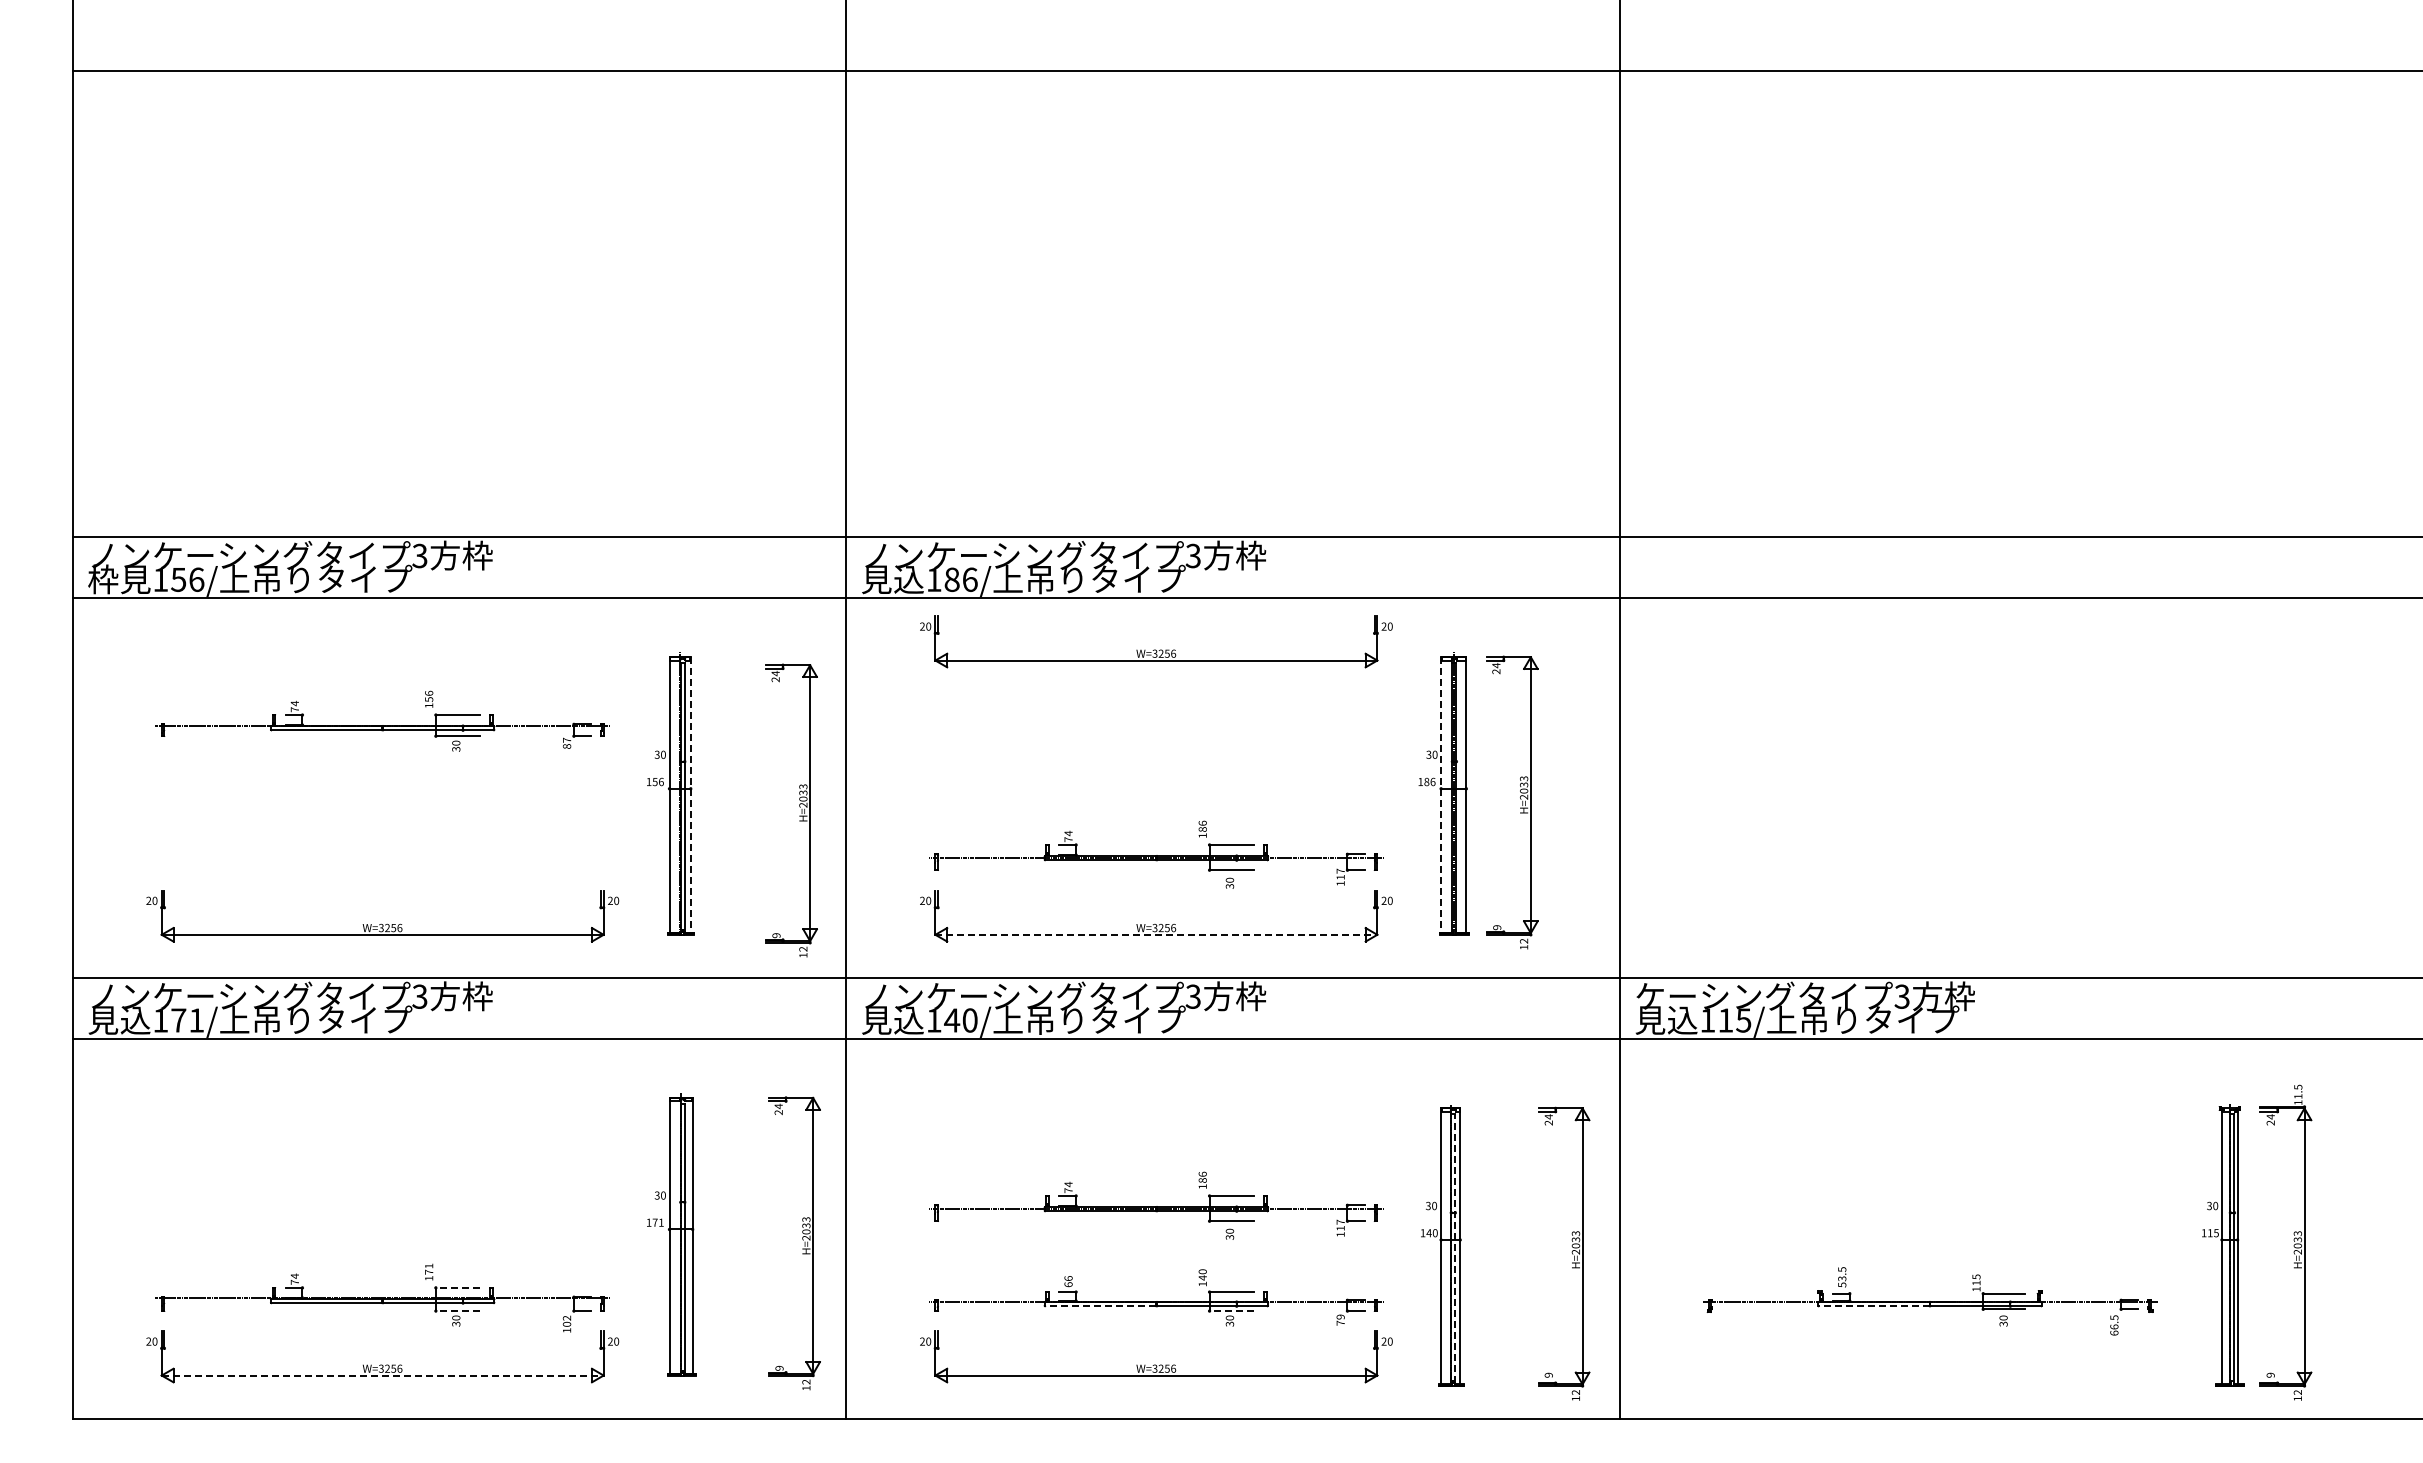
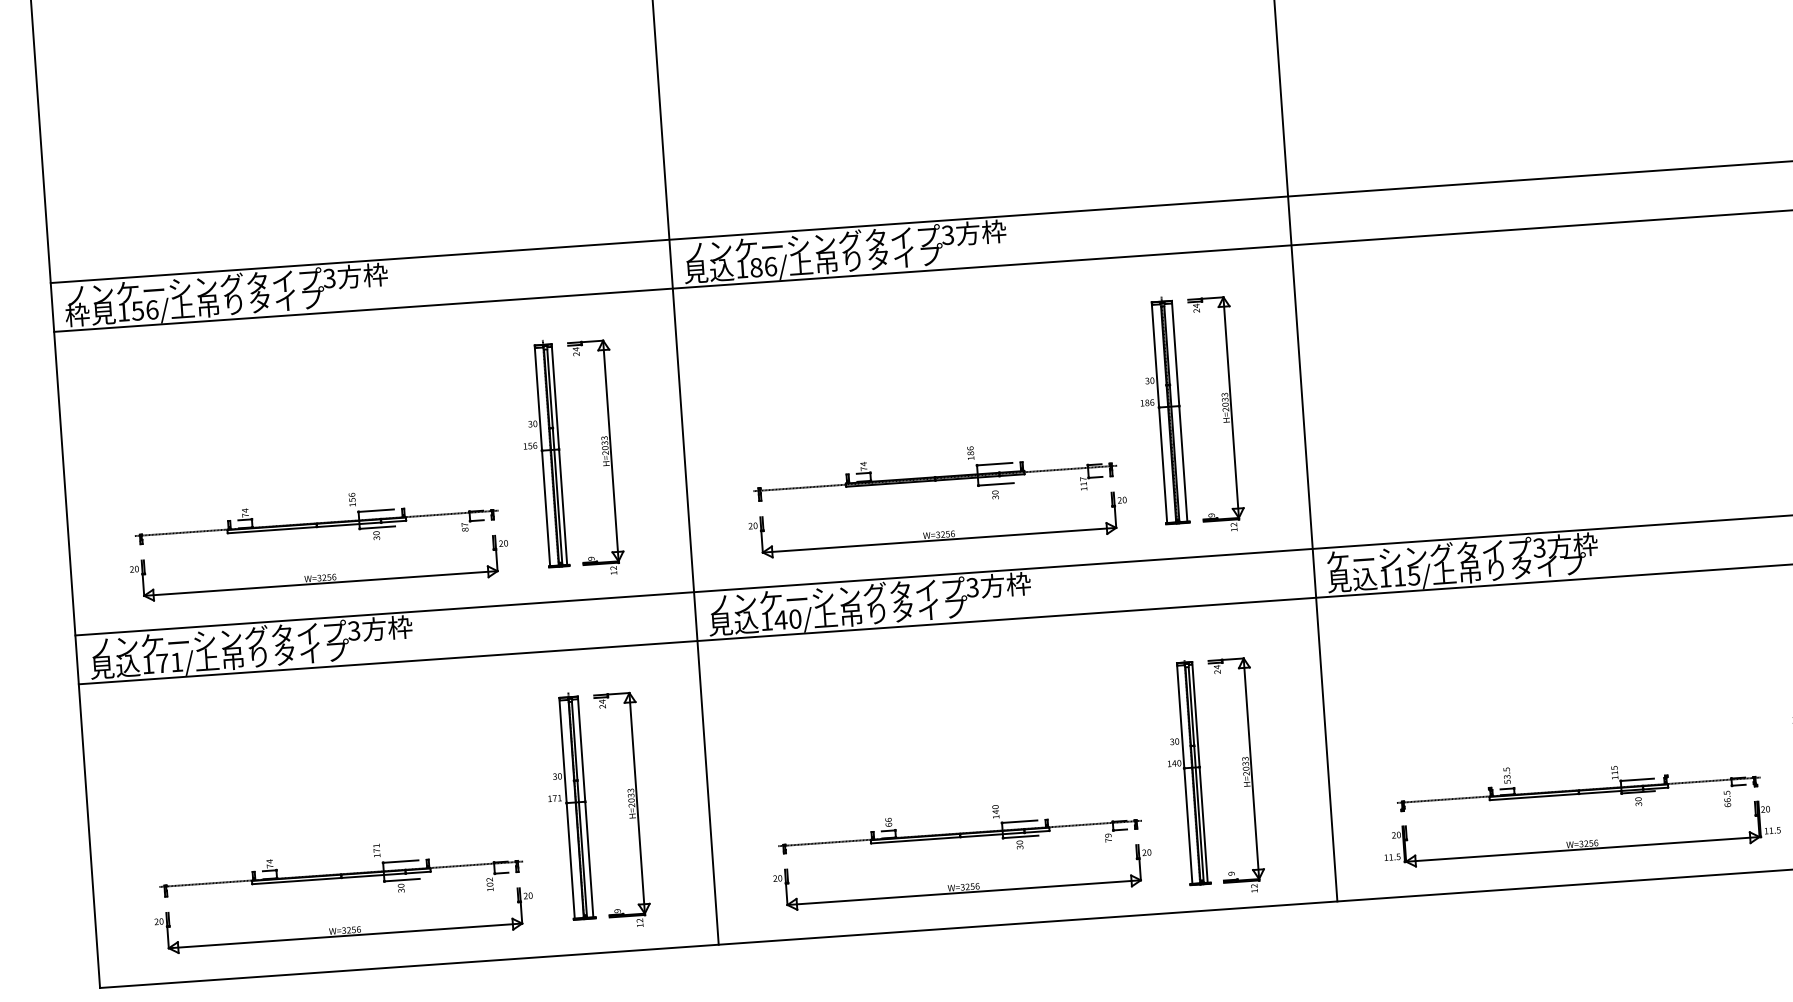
part: (1155, 649) -> (922, 312), removed
part: (382, 720) -> (316, 519), moved
line: (690, 795) -> (559, 454), dashed -> solid
line: (1441, 795) -> (1159, 412), dashed -> solid
part: (799, 806) -> (602, 454), moved
line: (1156, 934) -> (939, 539), dashed -> solid
part: (1156, 1205) -> (954, 756), removed
part: (802, 1239) -> (628, 806), moved
line: (1455, 1248) -> (1196, 774), dashed -> solid
part: (1571, 1252) -> (1242, 774), moved
line: (457, 1287) -> (400, 861), dashed -> solid
line: (1100, 1306) -> (915, 840), dashed -> solid
line: (1873, 1306) -> (1533, 797), dashed -> solid
line: (457, 1311) -> (401, 880), dashed -> solid
line: (1231, 1311) -> (1020, 837), dashed -> solid
part: (1929, 1364) -> (1581, 840), added
line: (382, 1375) -> (345, 935), dashed -> solid

